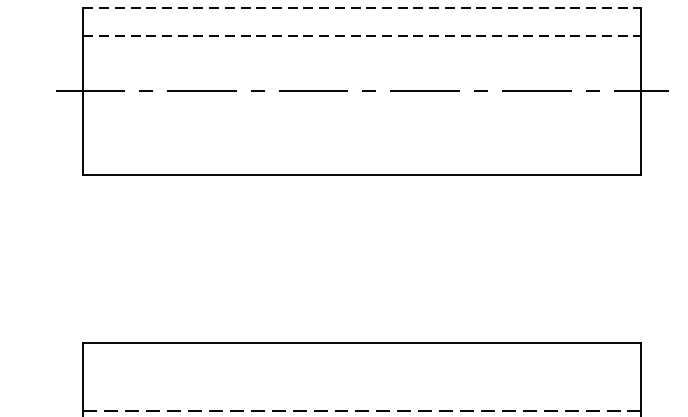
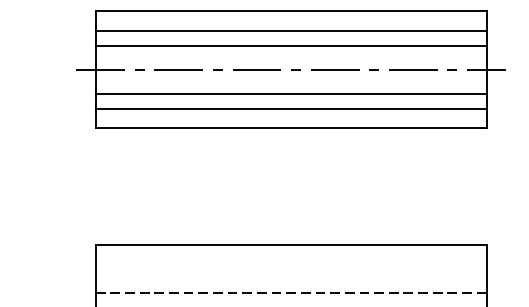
line: (362, 8) -> (291, 11), dashed -> solid
line: (362, 35) -> (291, 30), dashed -> solid
line: (361, 56) -> (290, 45), added
line: (361, 125) -> (290, 93), added
line: (361, 146) -> (290, 108), added

